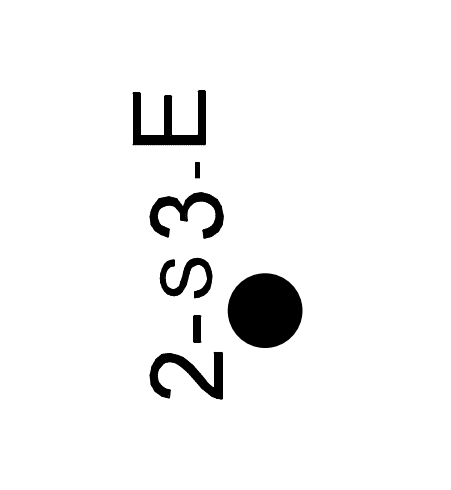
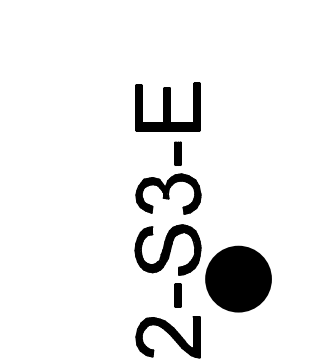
part: (168, 117) -> (167, 106), moved
part: (197, 169) -> (178, 153), size x1.67
part: (185, 277) -> (167, 249), size x1.43

